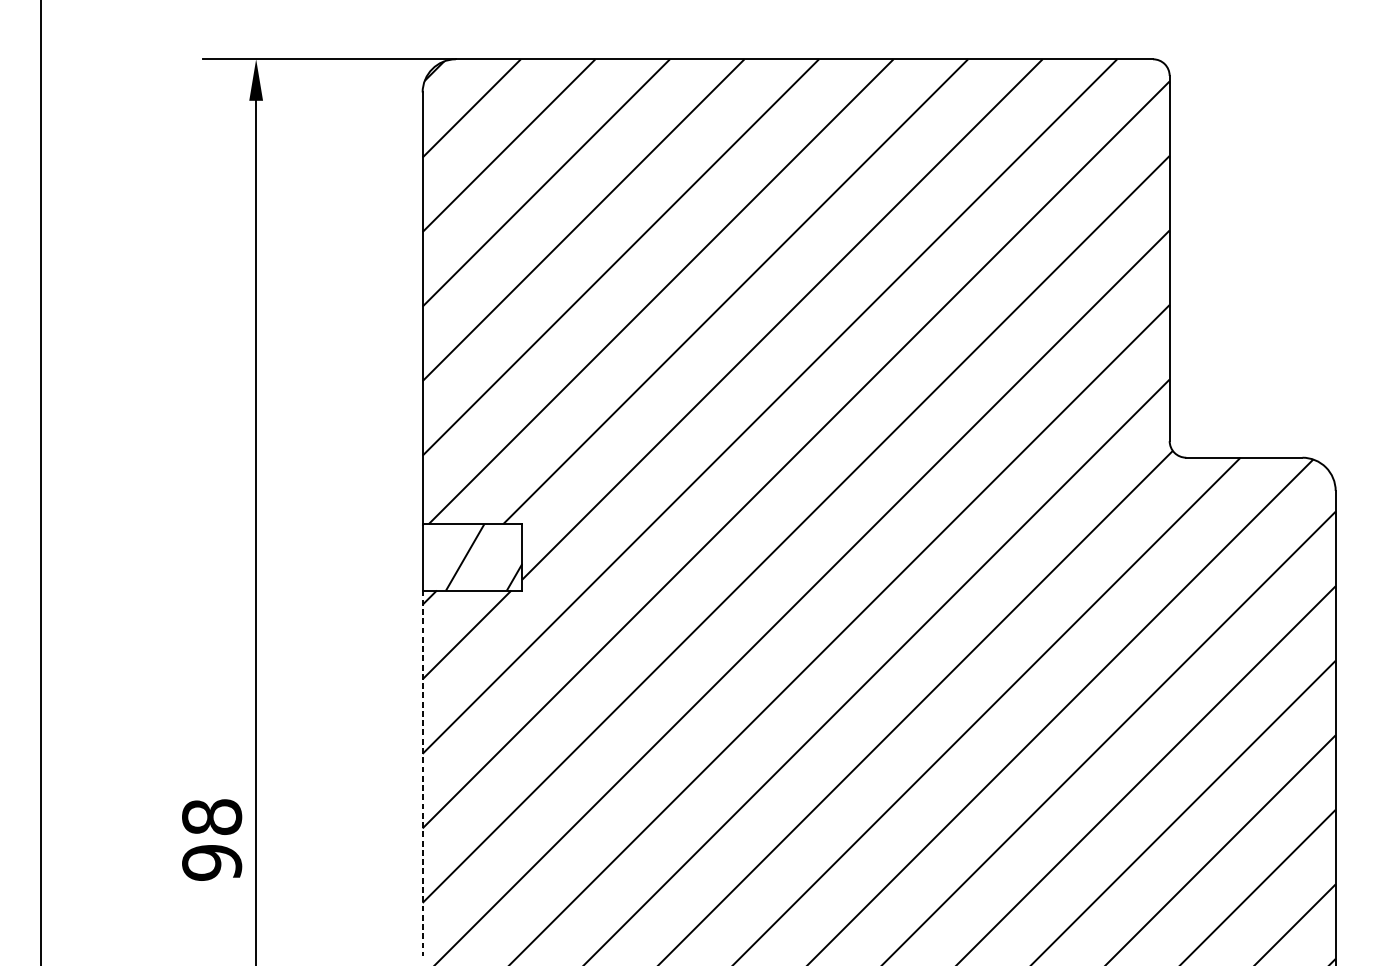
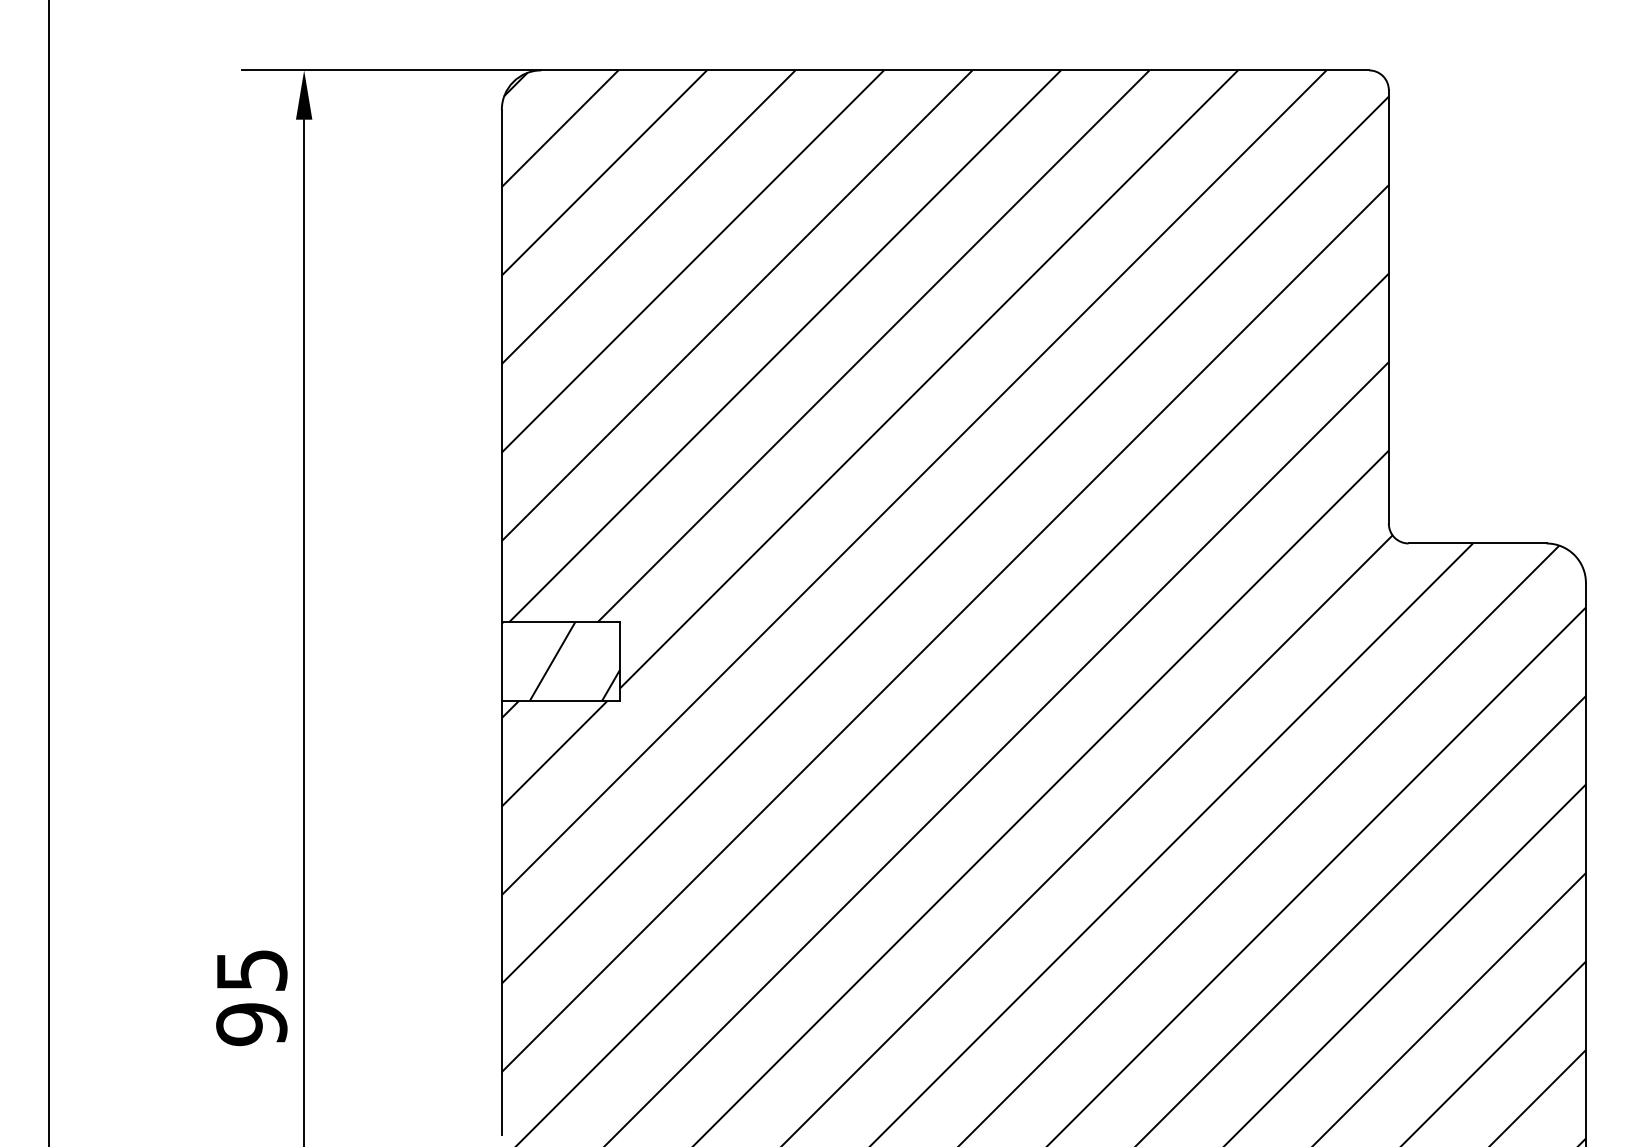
line: (422, 772) -> (501, 917), dashed -> solid
text: (211, 817) -> (251, 970), 98 -> 95

